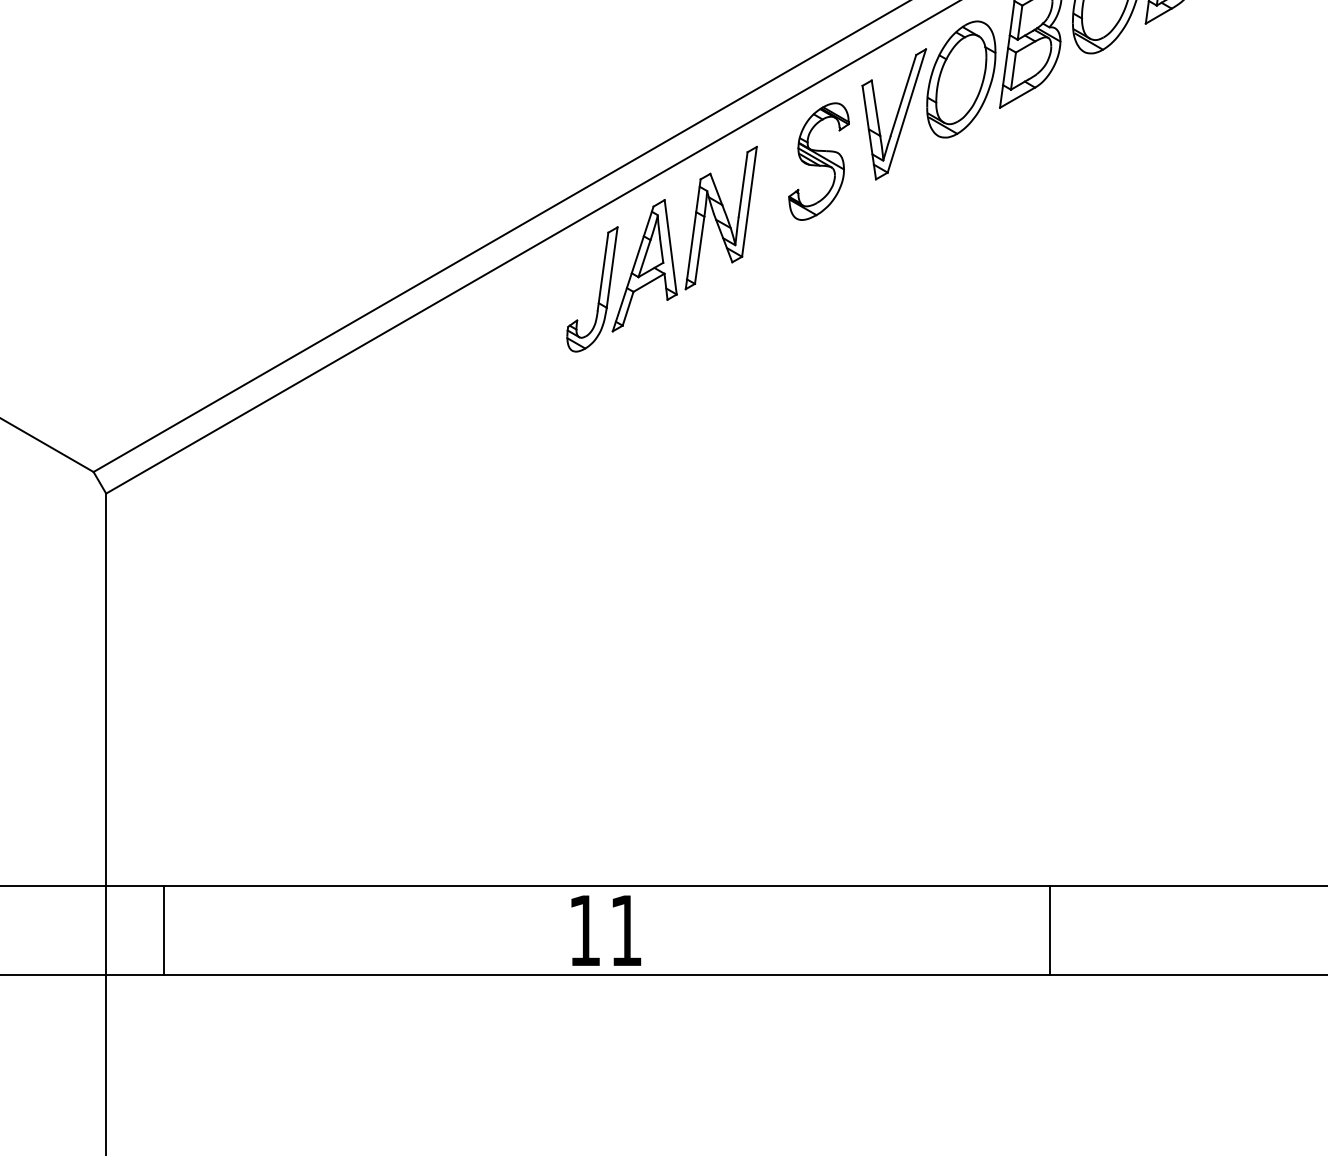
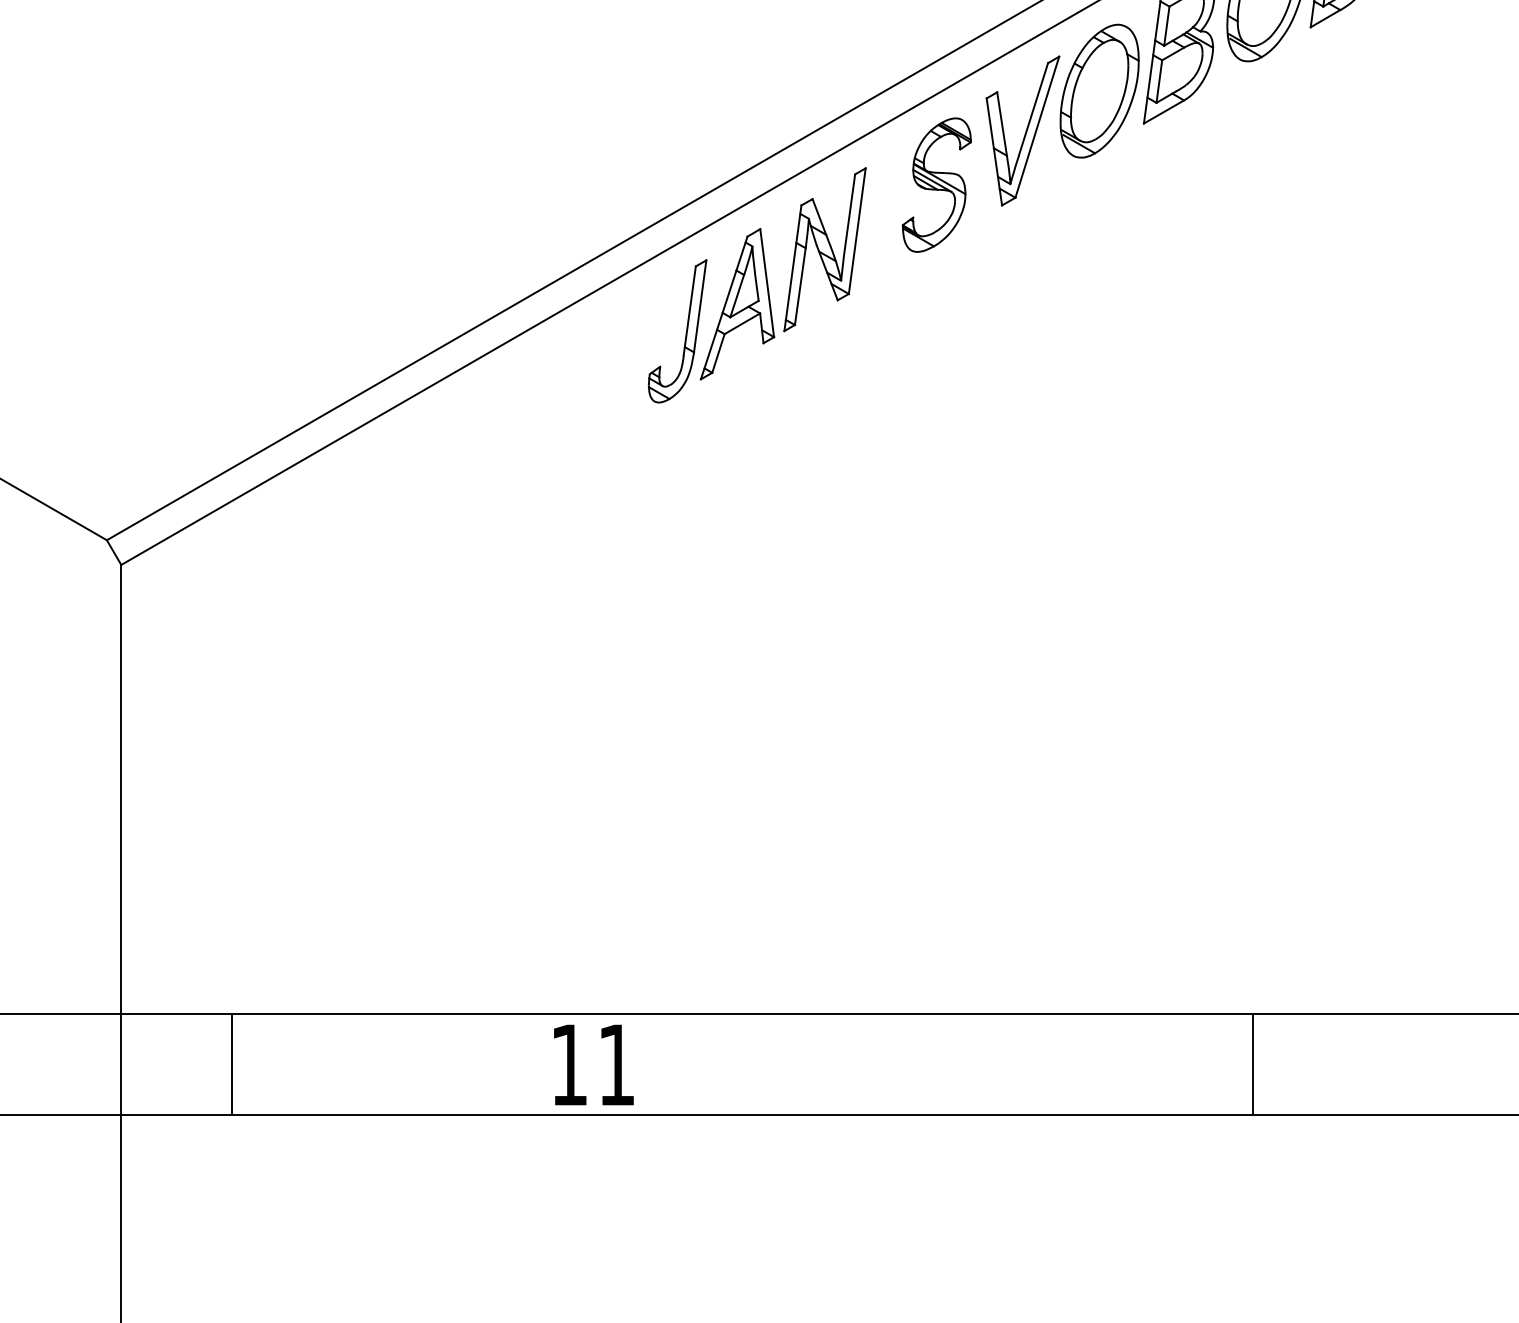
line: (164, 930) -> (232, 1064), moved
text: (606, 930) -> (594, 1064), moved
line: (1049, 930) -> (1252, 1064), moved

